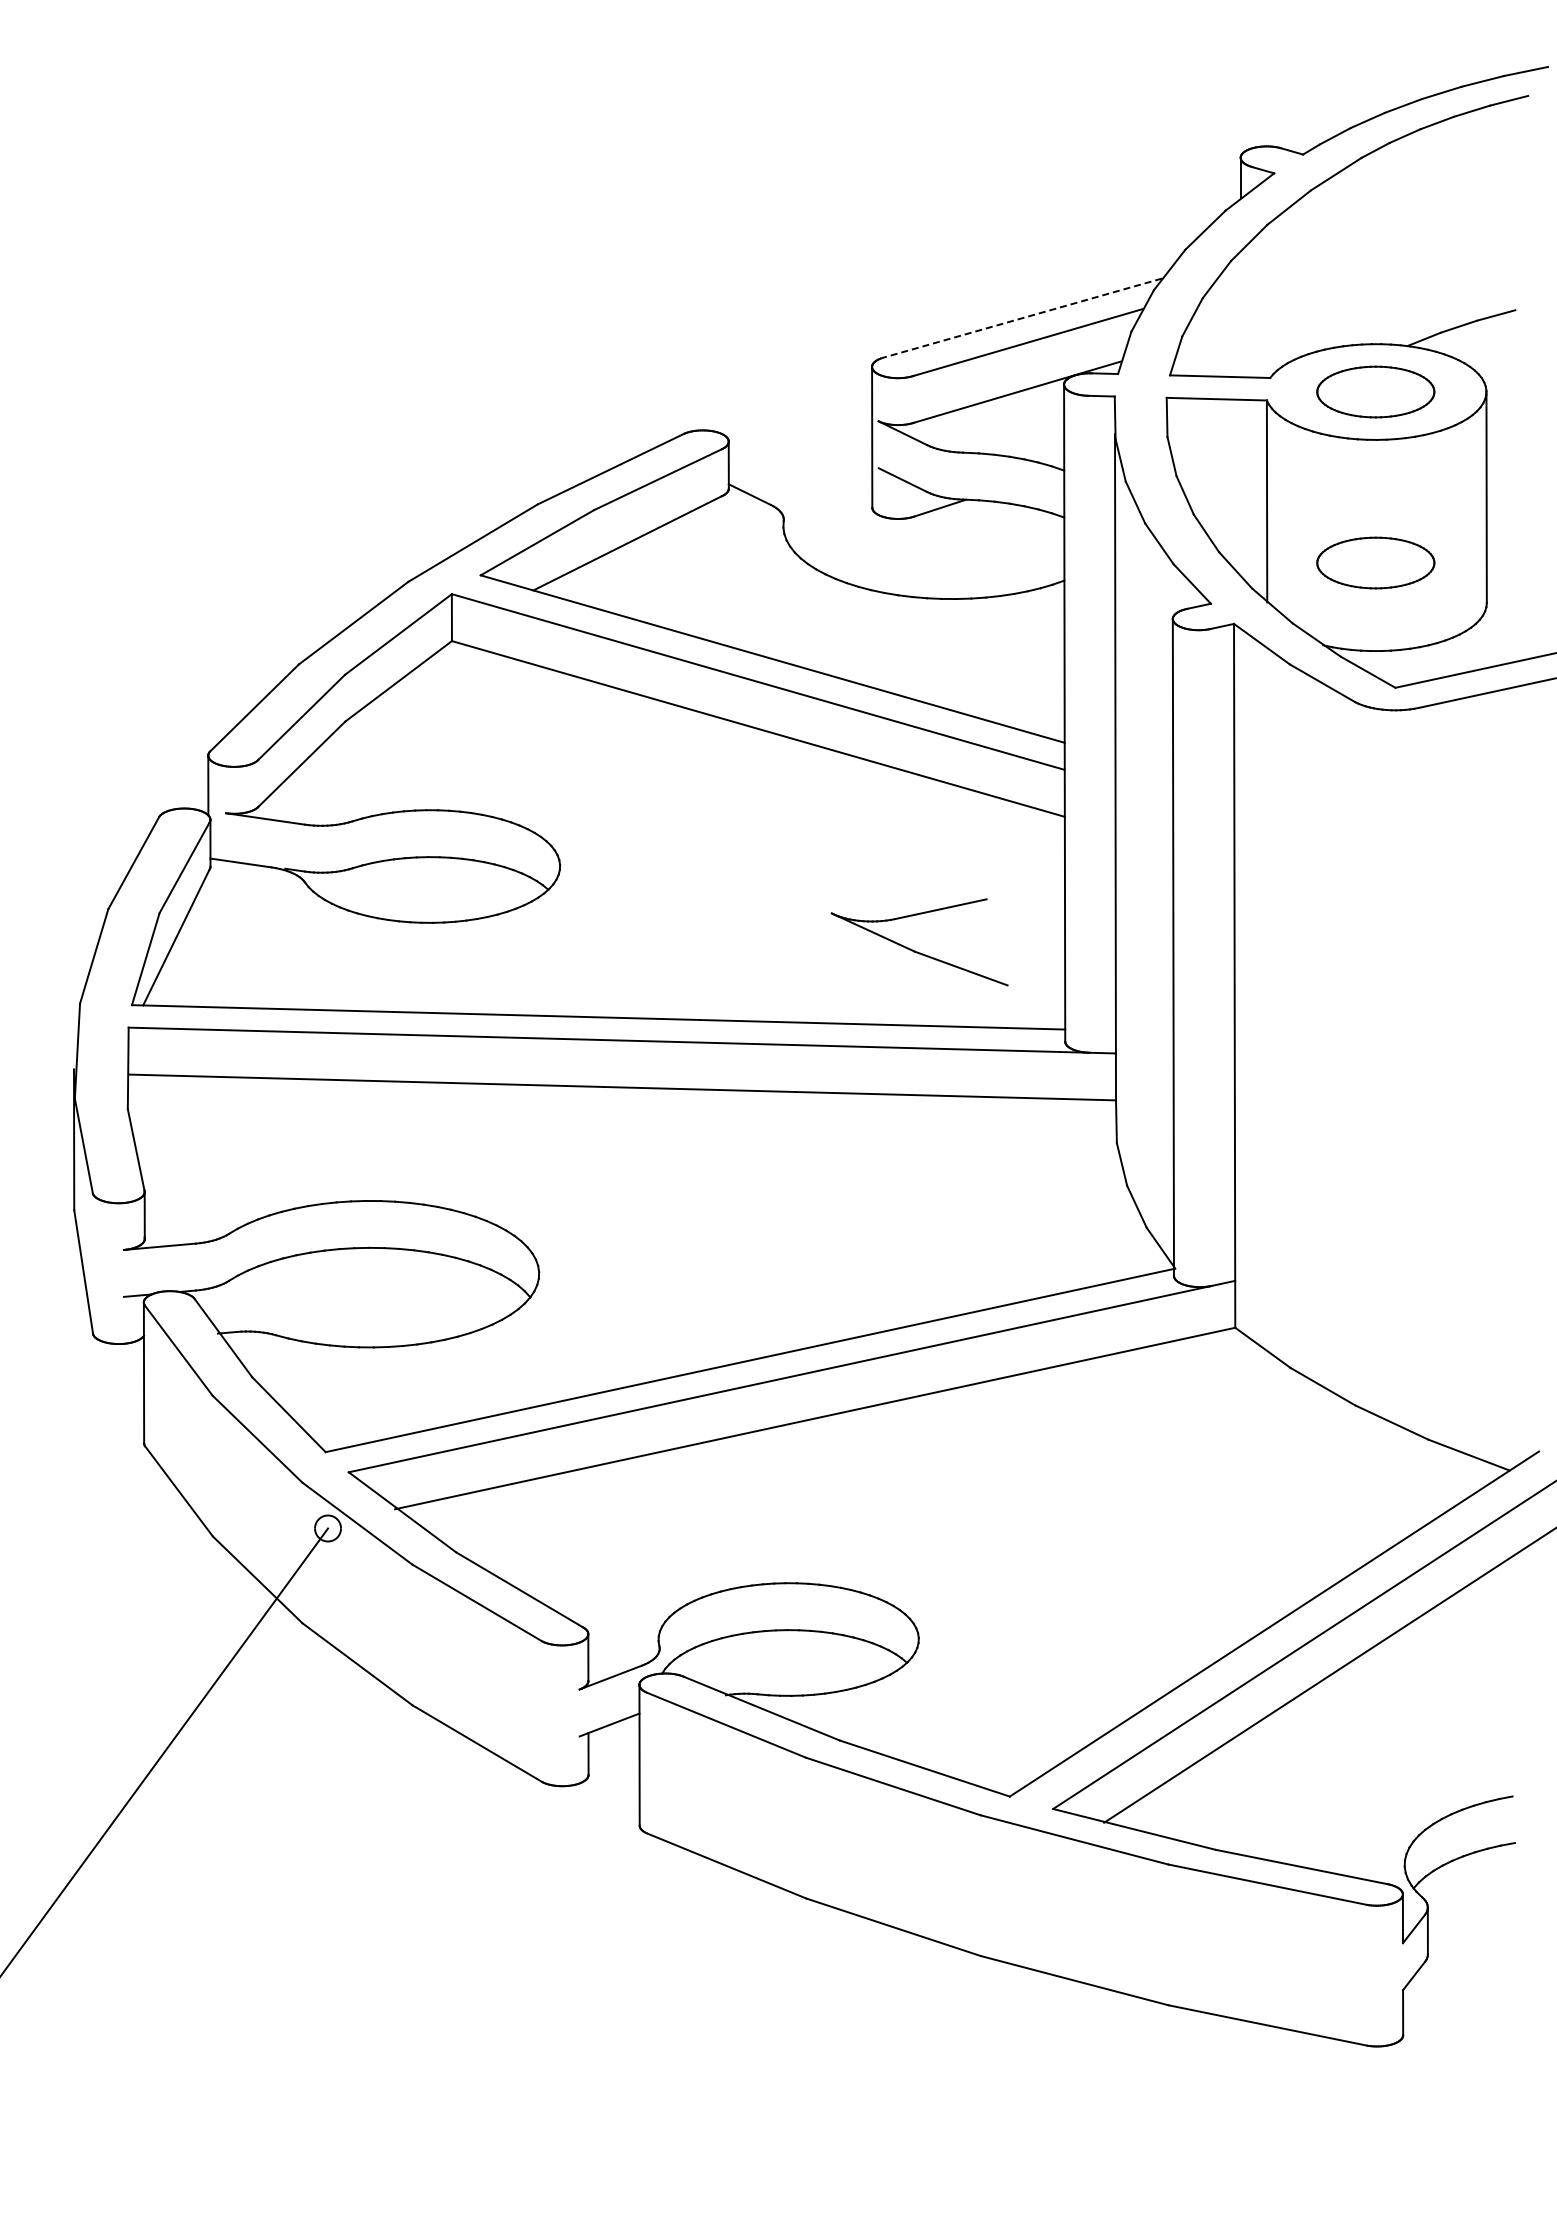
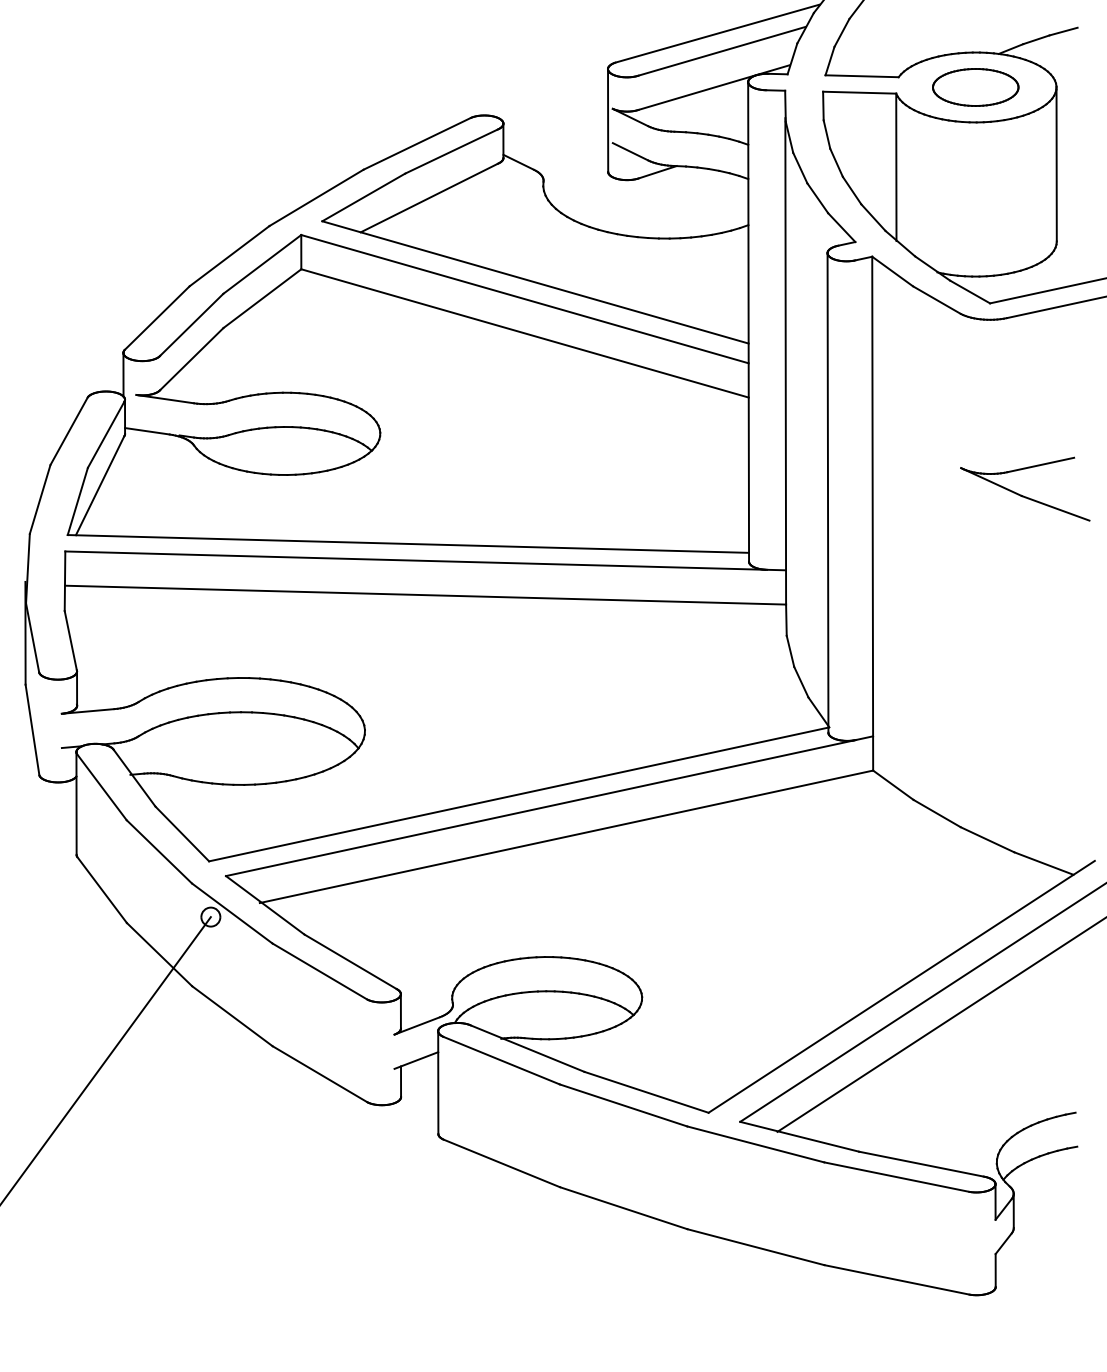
line: (1021, 318) -> (717, 33), dashed -> solid
part: (1375, 562) -> (975, 211), removed
part: (915, 950) -> (1022, 495), moved

